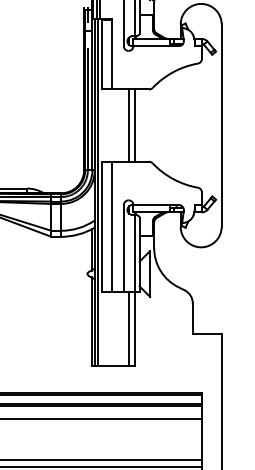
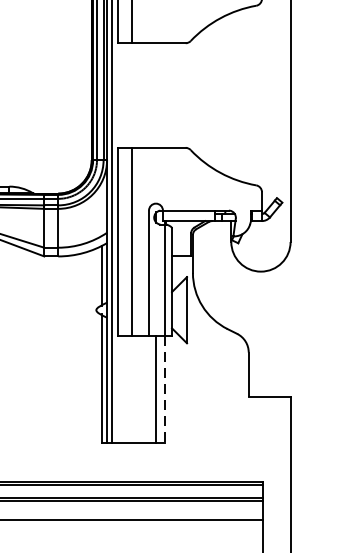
line: (128, 125) -> (155, 95), removed
line: (134, 125) -> (164, 95), removed
line: (134, 328) -> (164, 389), solid -> dashed

